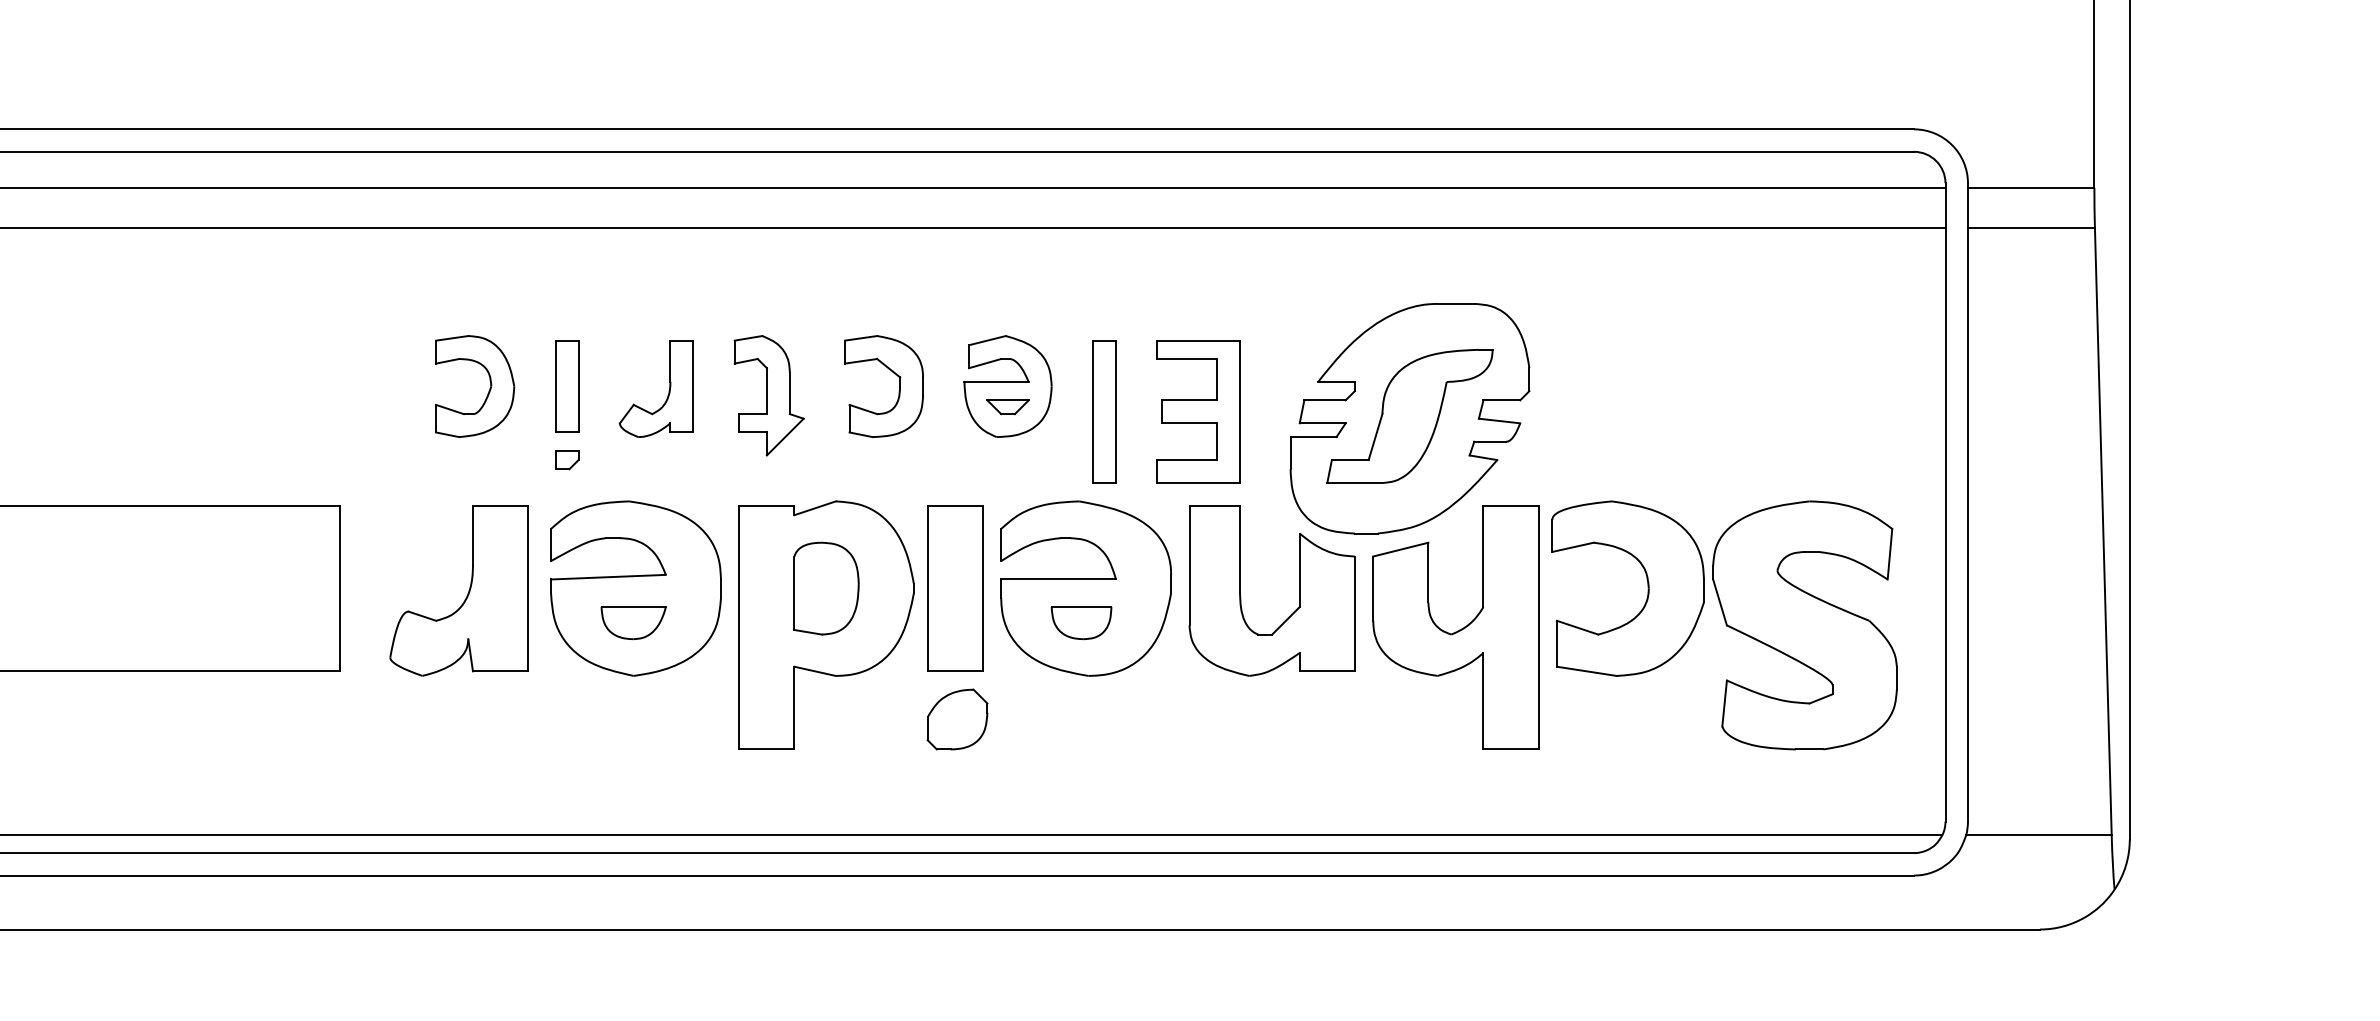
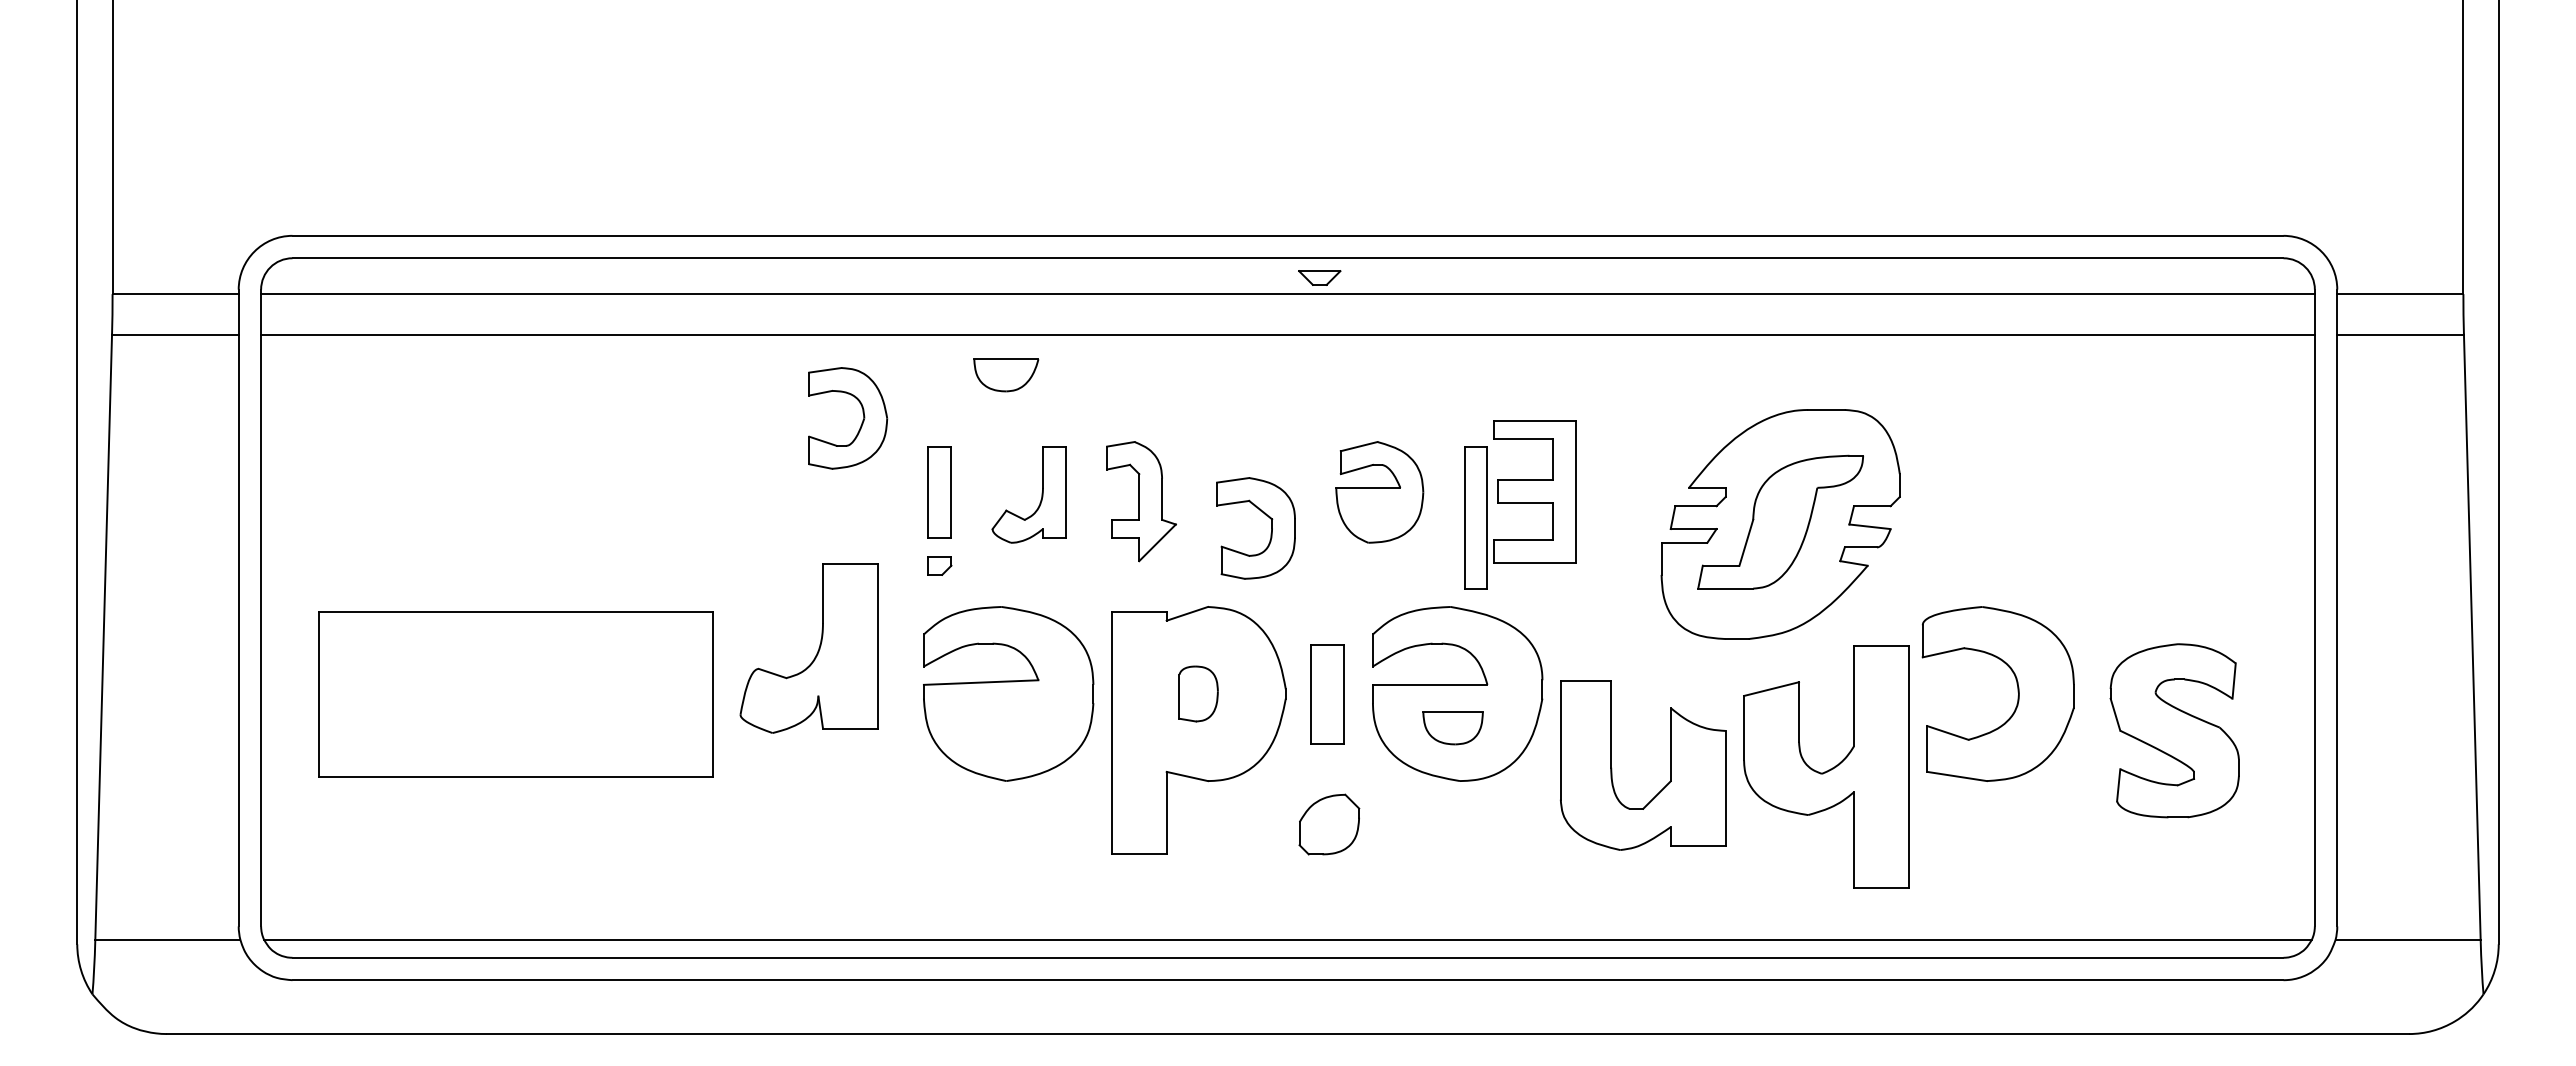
part: (488, 390) -> (861, 422), moved
part: (898, 391) -> (1270, 533), moved
part: (1007, 406) -> (1319, 277), moved
part: (1198, 411) -> (1534, 491), moved
part: (826, 588) -> (1198, 693), size x0.6
part: (955, 589) -> (1327, 694), size x0.6
part: (1299, 591) -> (1670, 765), moved
part: (467, 593) -> (817, 650), moved
part: (633, 623) -> (1006, 375), moved
part: (1804, 625) -> (2174, 730), size x0.7
part: (1455, 627) -> (1826, 766), moved

